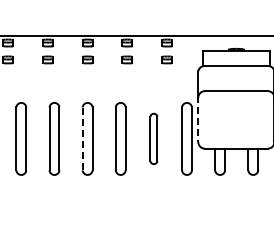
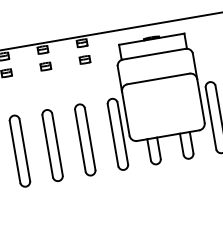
line: (198, 119) -> (125, 113), dashed -> solid
line: (82, 138) -> (14, 151), dashed -> solid
part: (153, 138) -> (84, 139), size x1.43

